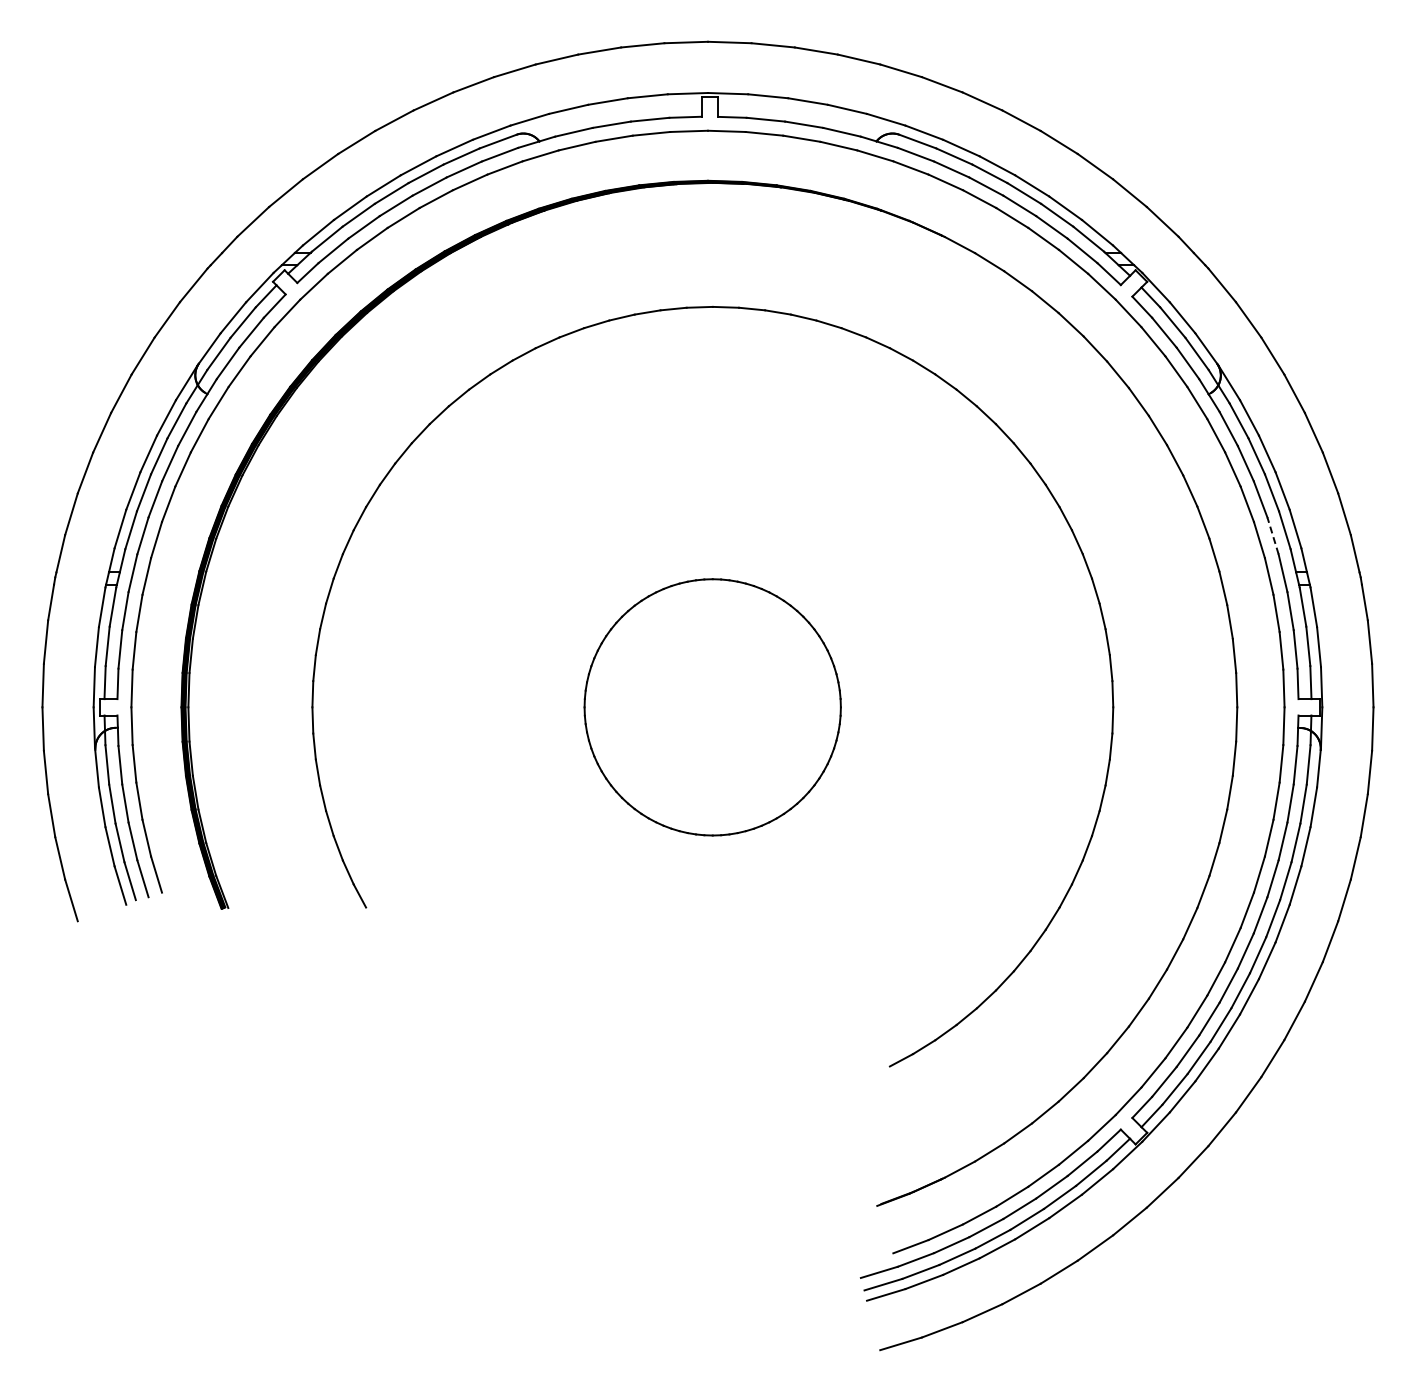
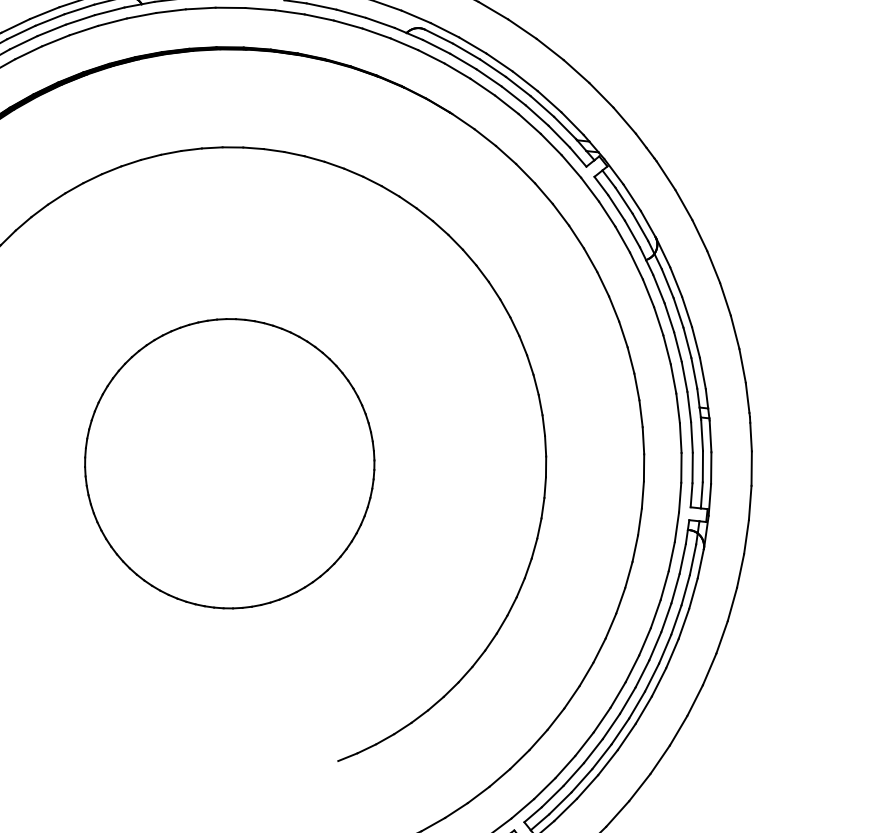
line: (1272, 535) -> (684, 376), dashed -> solid
part: (712, 707) -> (229, 463), size x1.43

